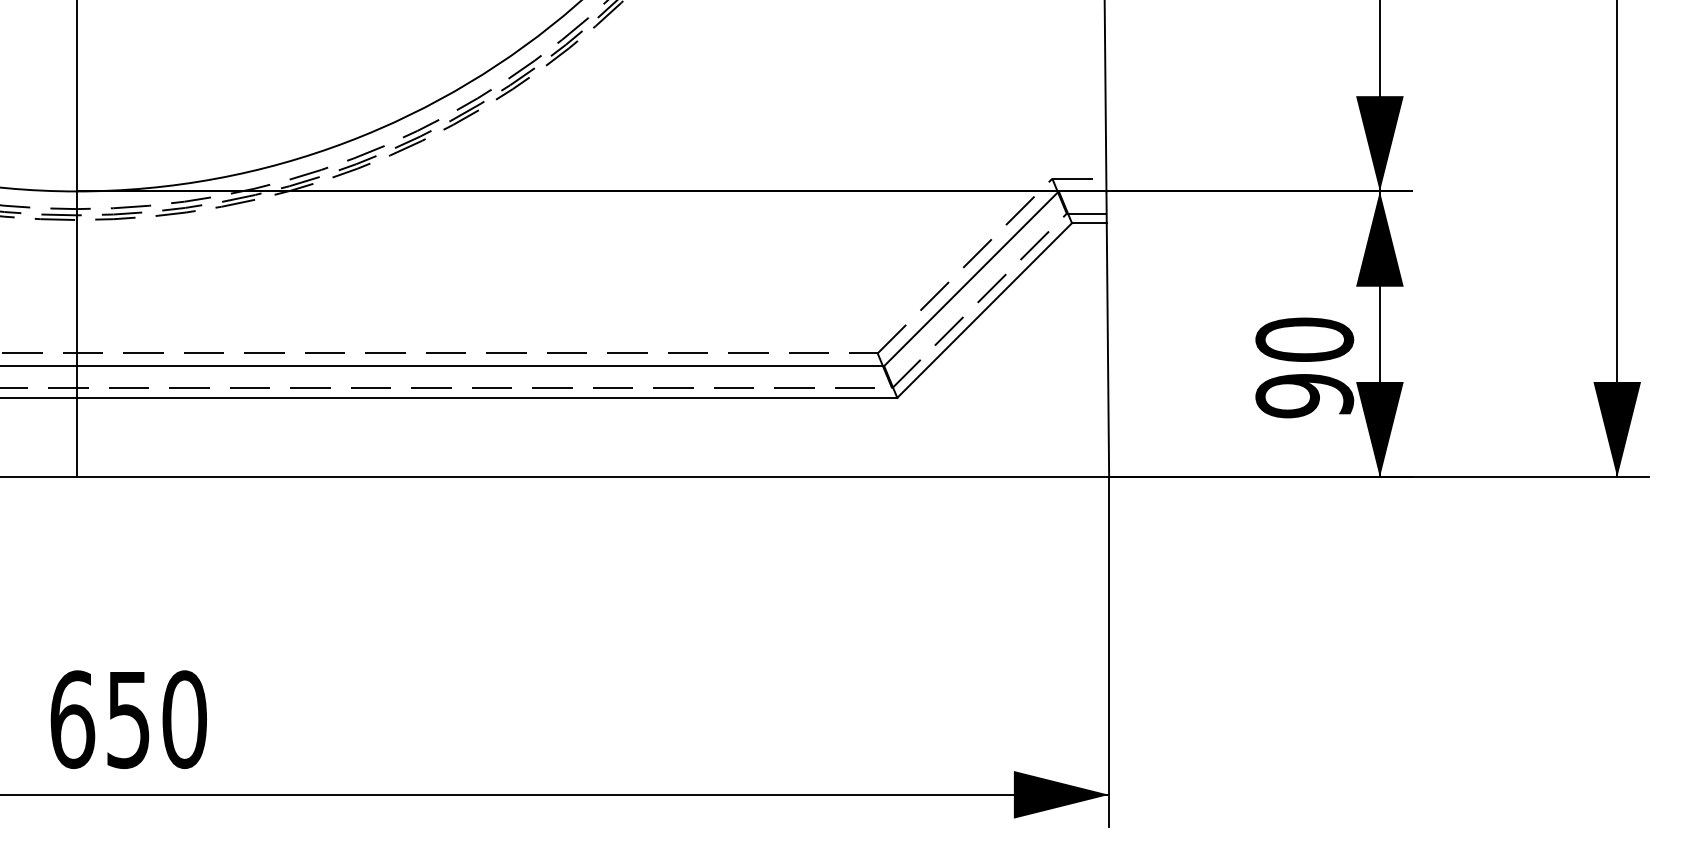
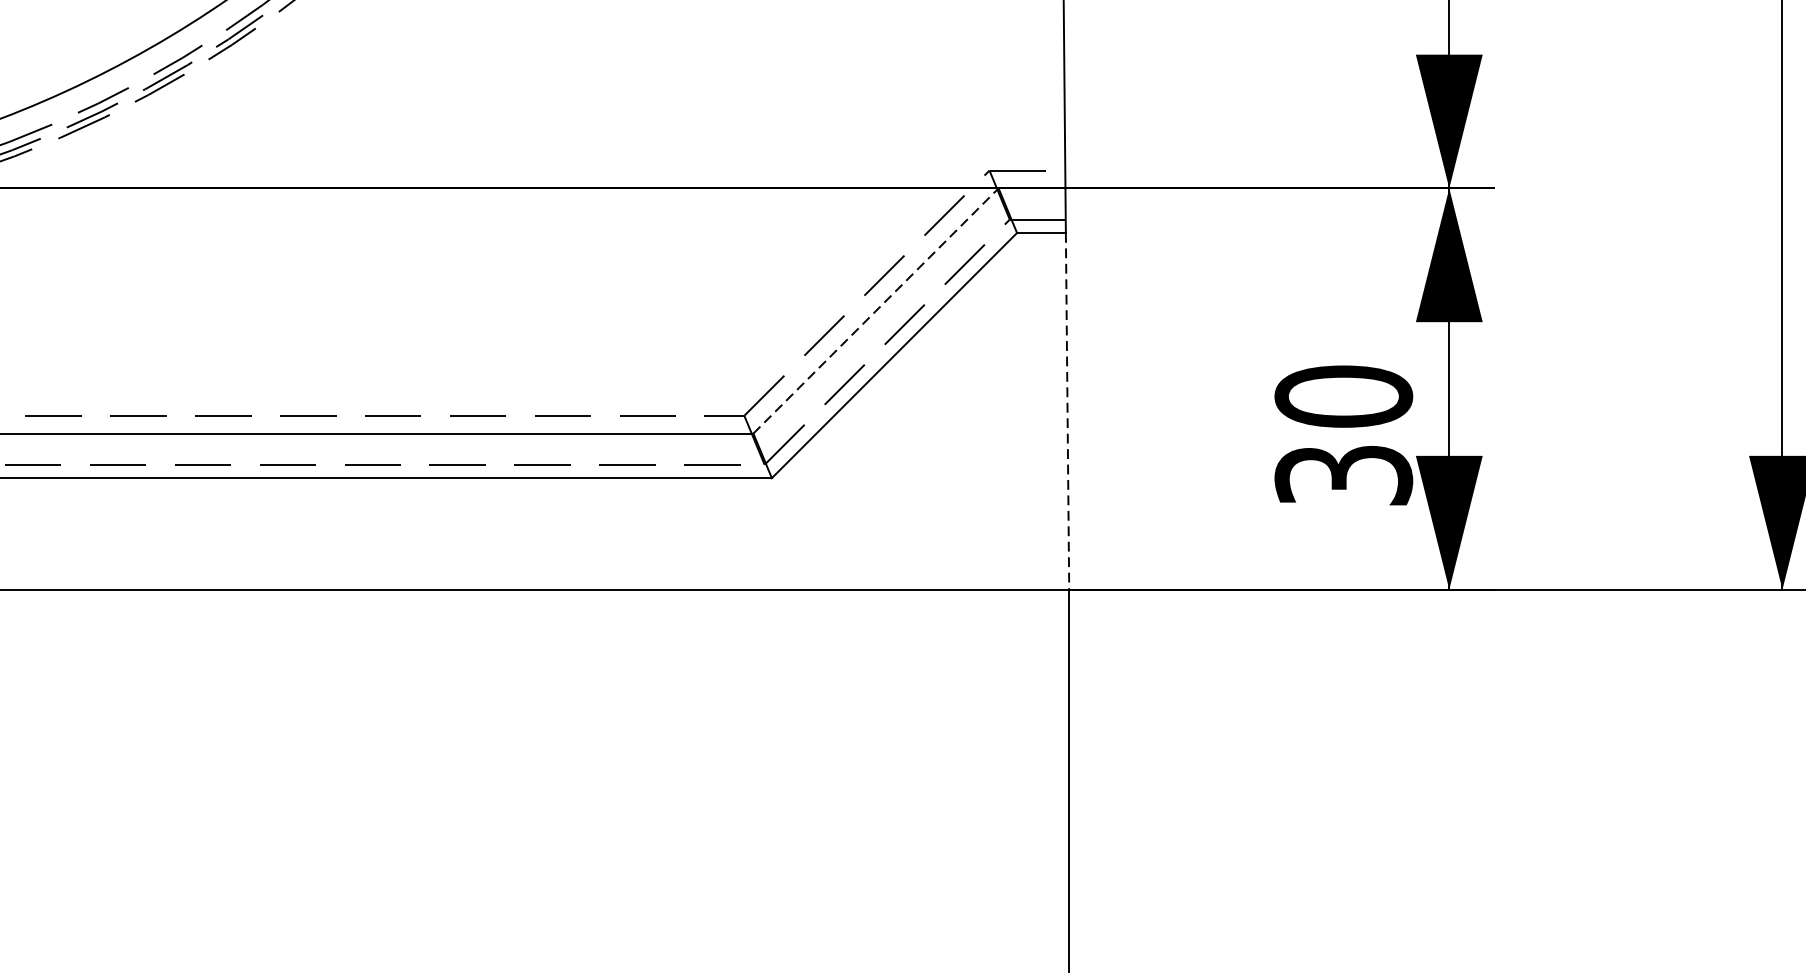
line: (971, 278) -> (876, 310), solid -> dashed
line: (1107, 350) -> (1066, 411), solid -> dashed
text: (1304, 396) -> (1343, 476), 90 -> 30

